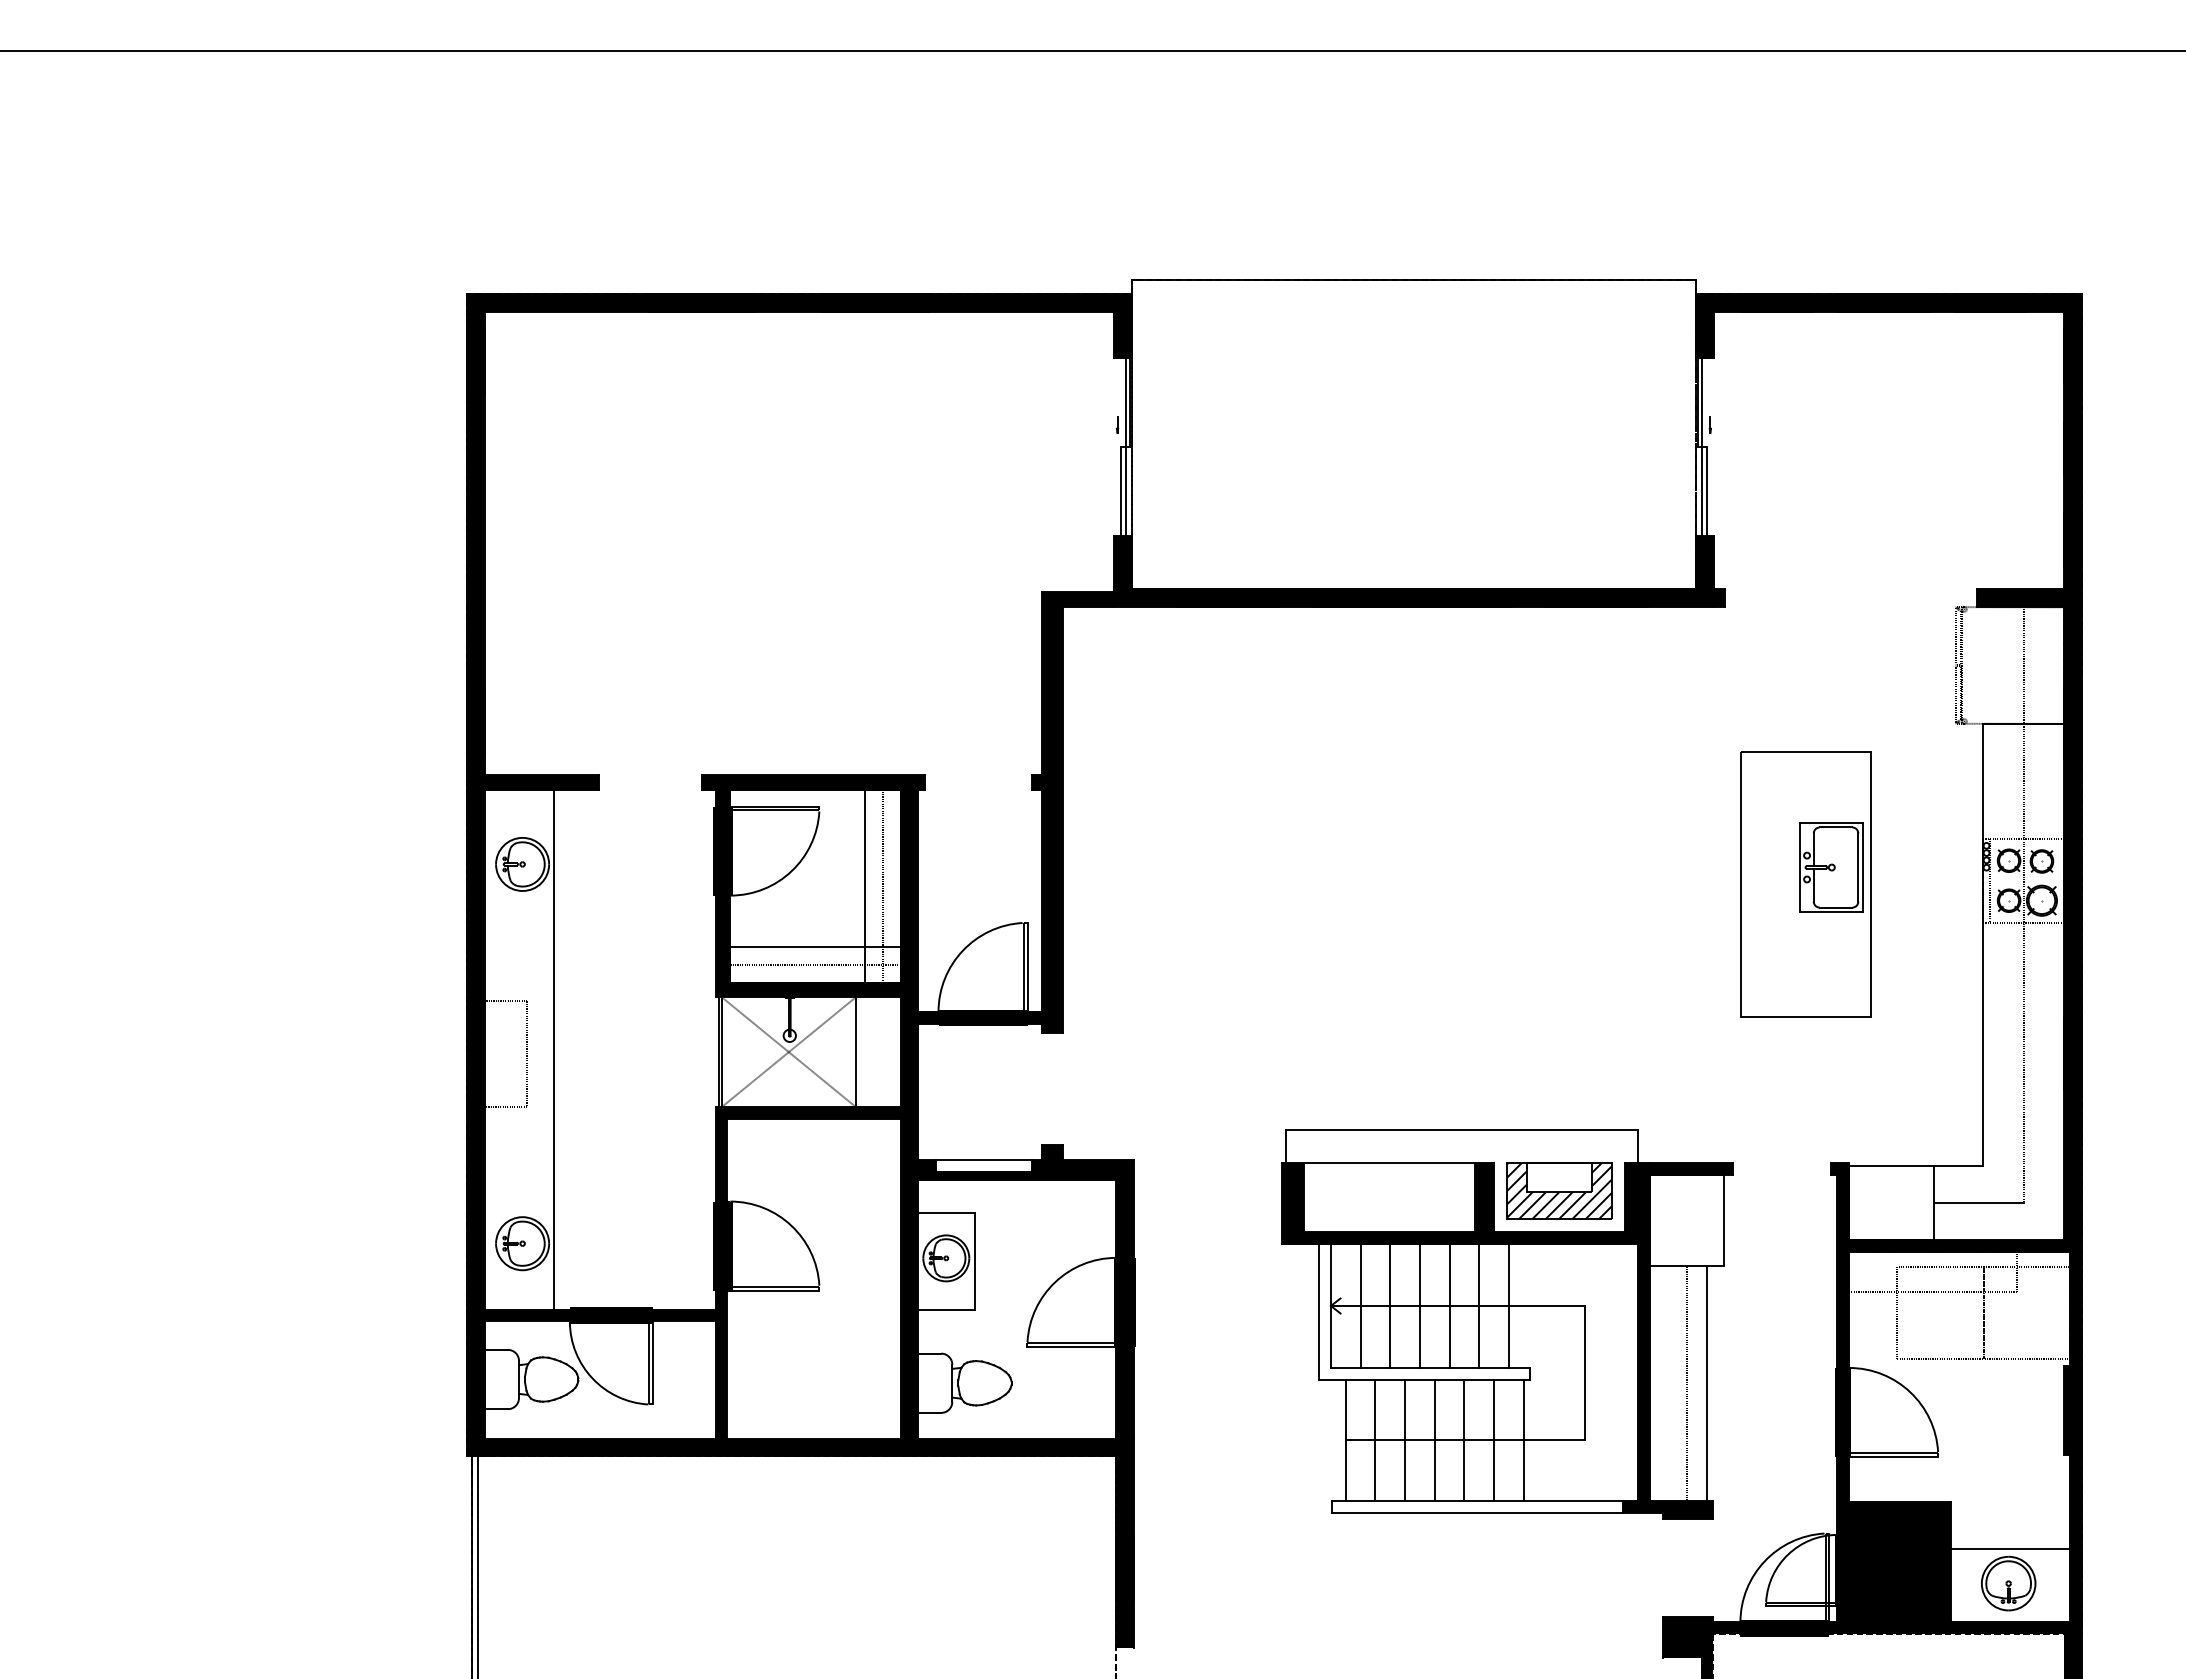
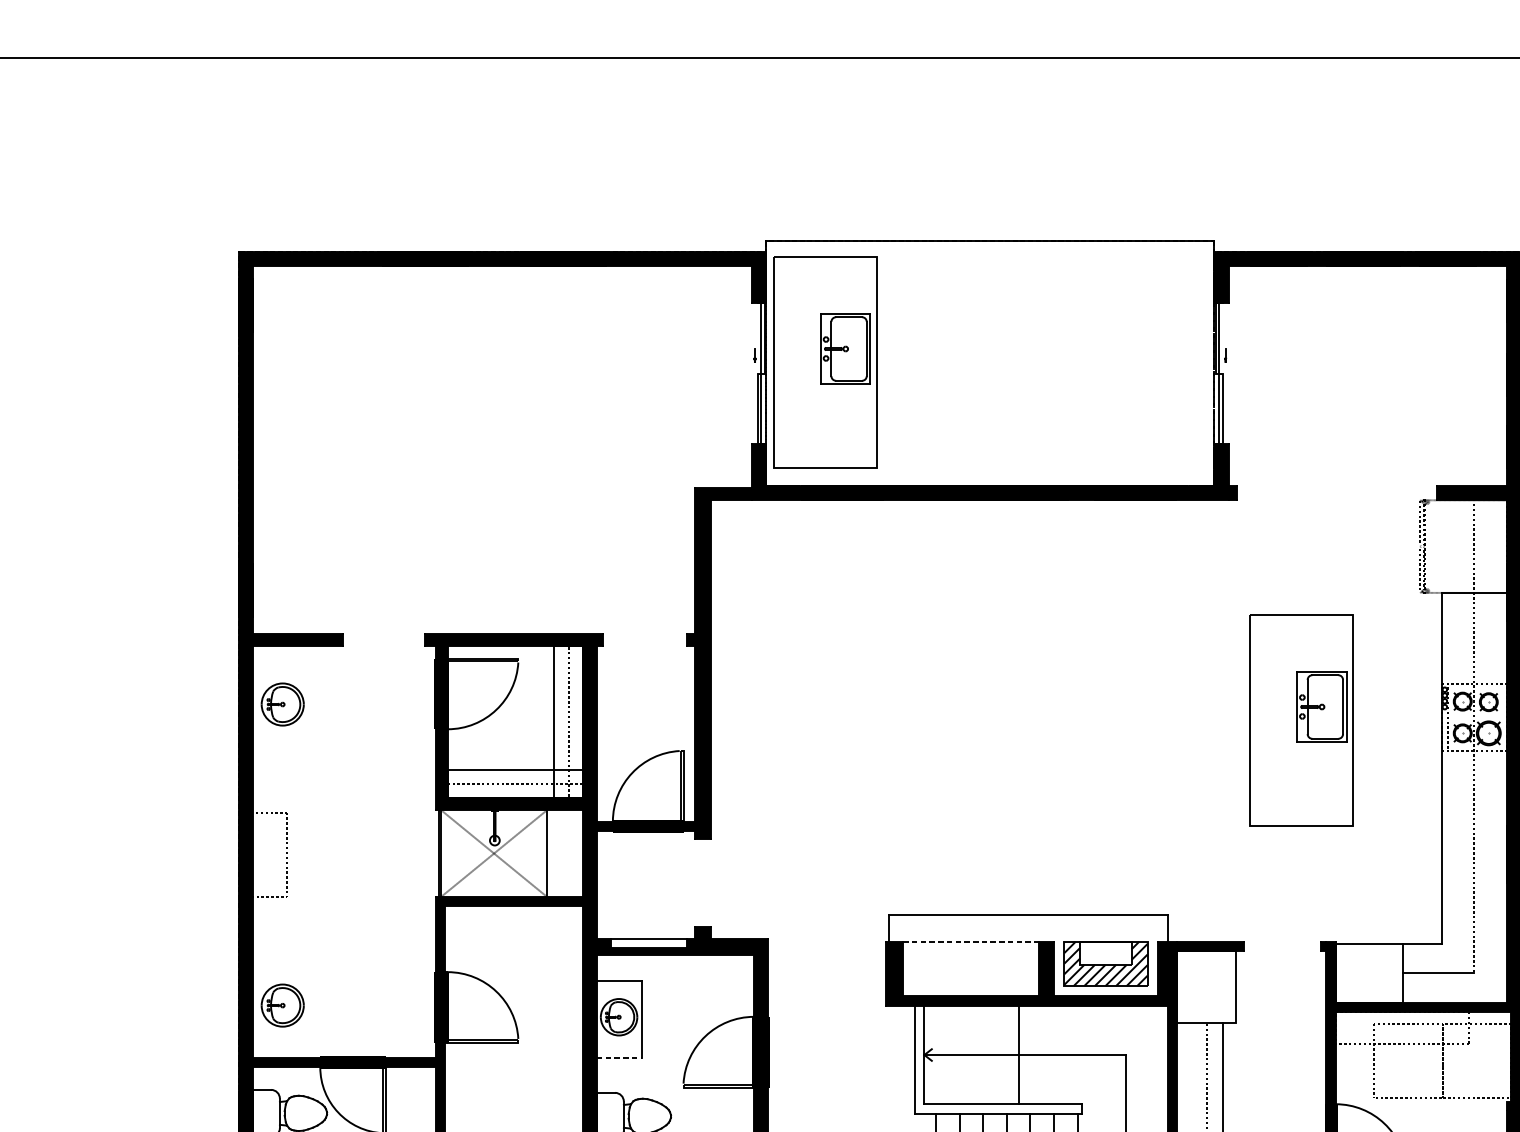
part: (1205, 433) -> (824, 362), added
line: (553, 1049) -> (307, 851), removed
line: (1389, 1163) -> (970, 941), solid -> dashed
line: (1360, 1305) -> (947, 1054), removed
line: (1390, 1305) -> (971, 1054), removed
line: (1420, 1305) -> (995, 1054), removed
line: (1479, 1305) -> (1042, 1054), removed
line: (1509, 1305) -> (1066, 1054), removed
line: (947, 1309) -> (620, 1057), solid -> dashed

